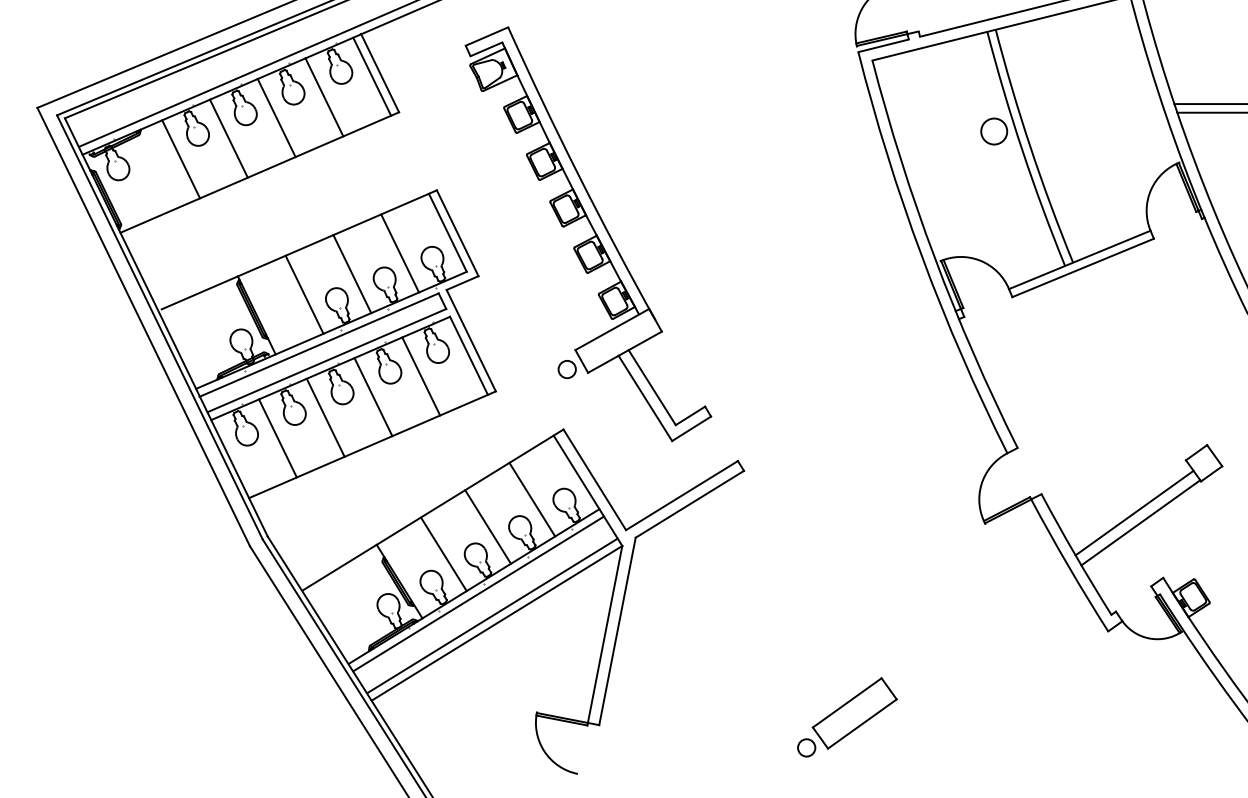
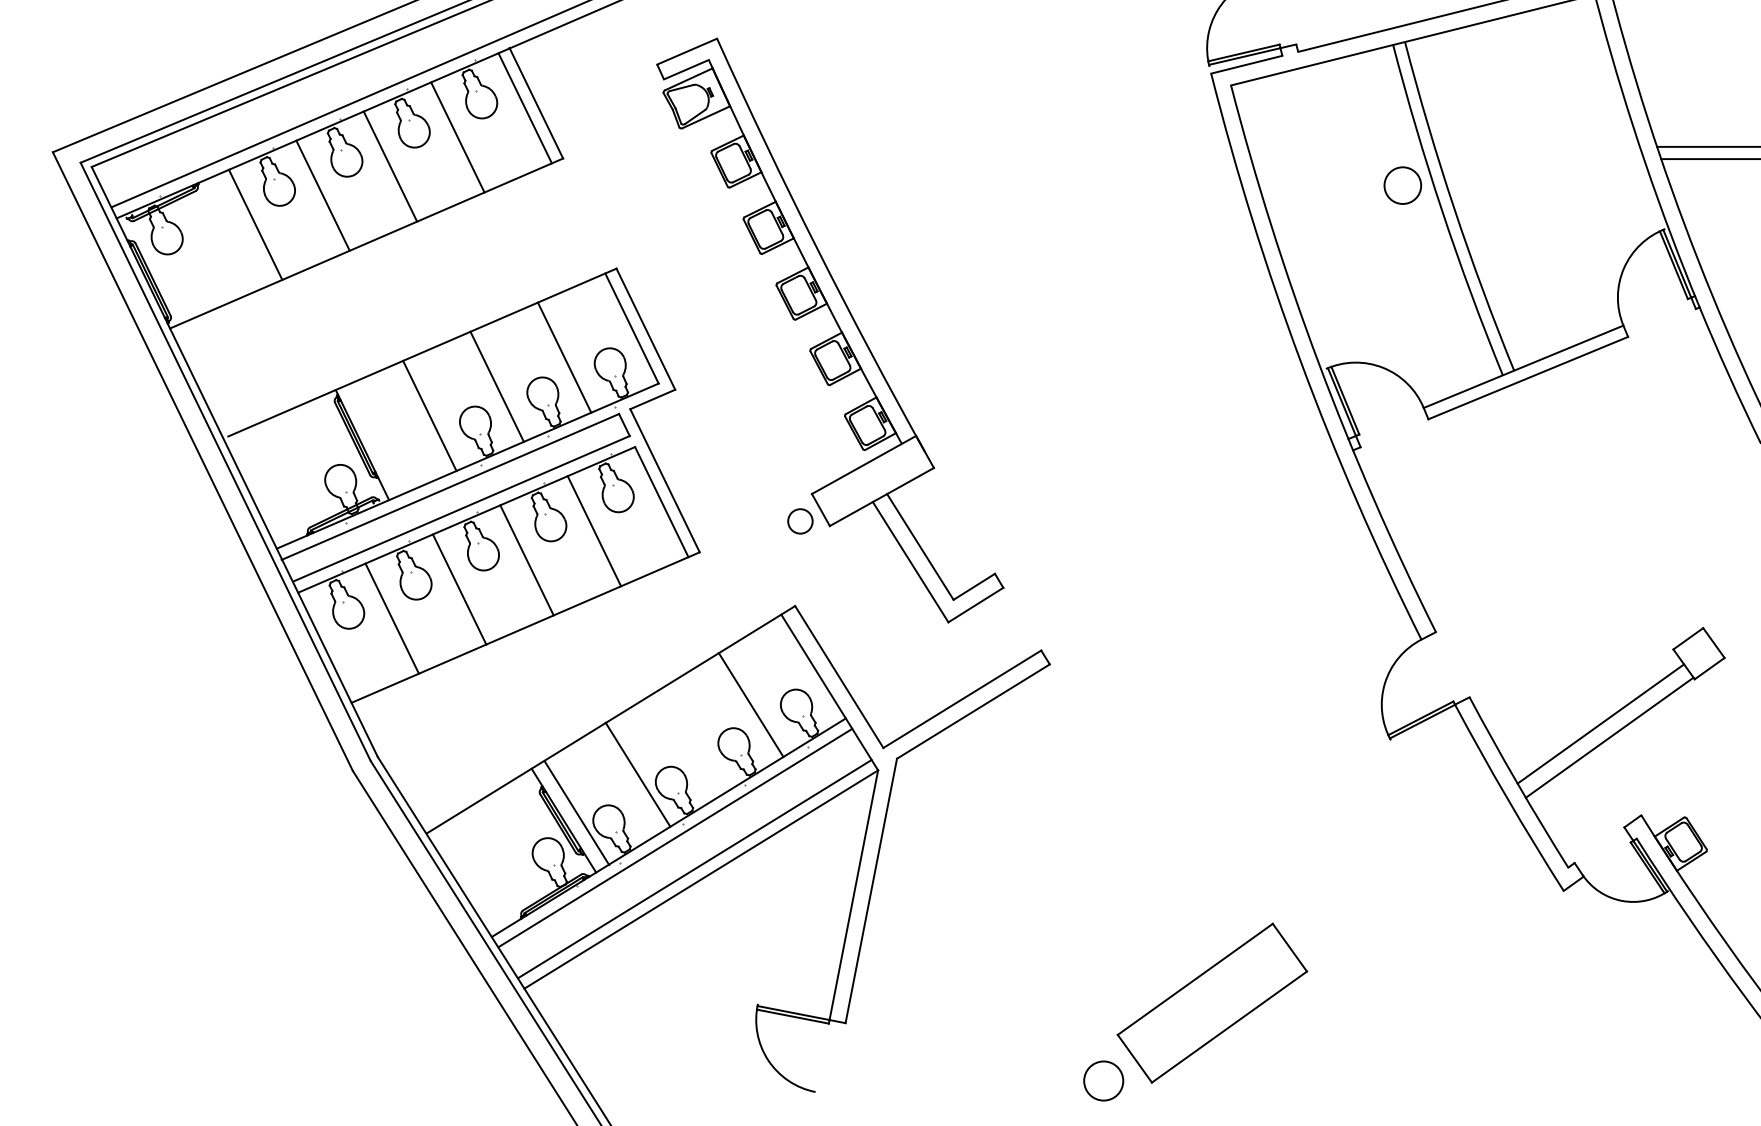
line: (487, 526) -> (637, 773), moved
line: (443, 554) -> (576, 813), moved
part: (847, 717) -> (1195, 1012), size x1.6

